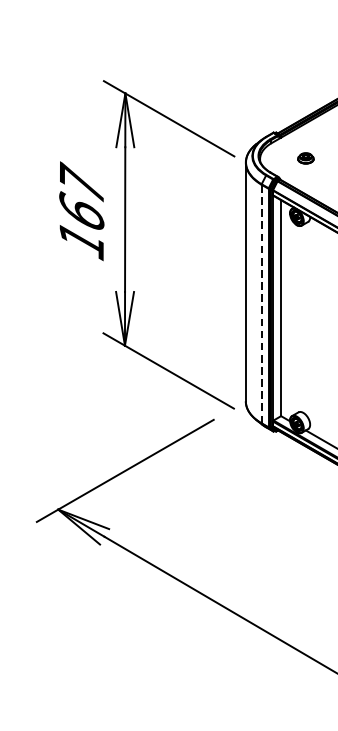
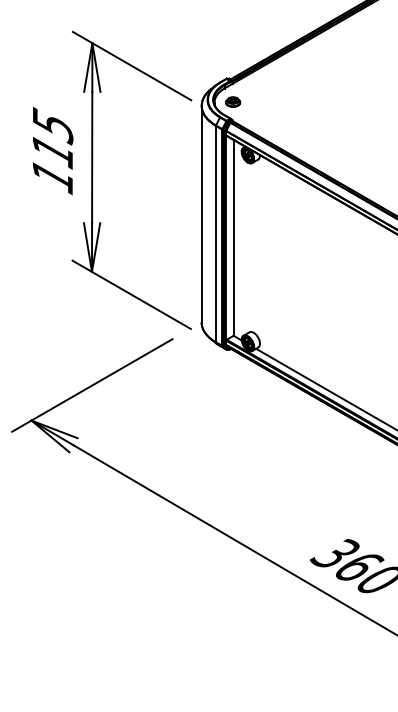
part: (306, 157) -> (233, 101), moved
text: (81, 196) -> (52, 136), 167 -> 115
line: (261, 303) -> (215, 233), dashed -> solid

